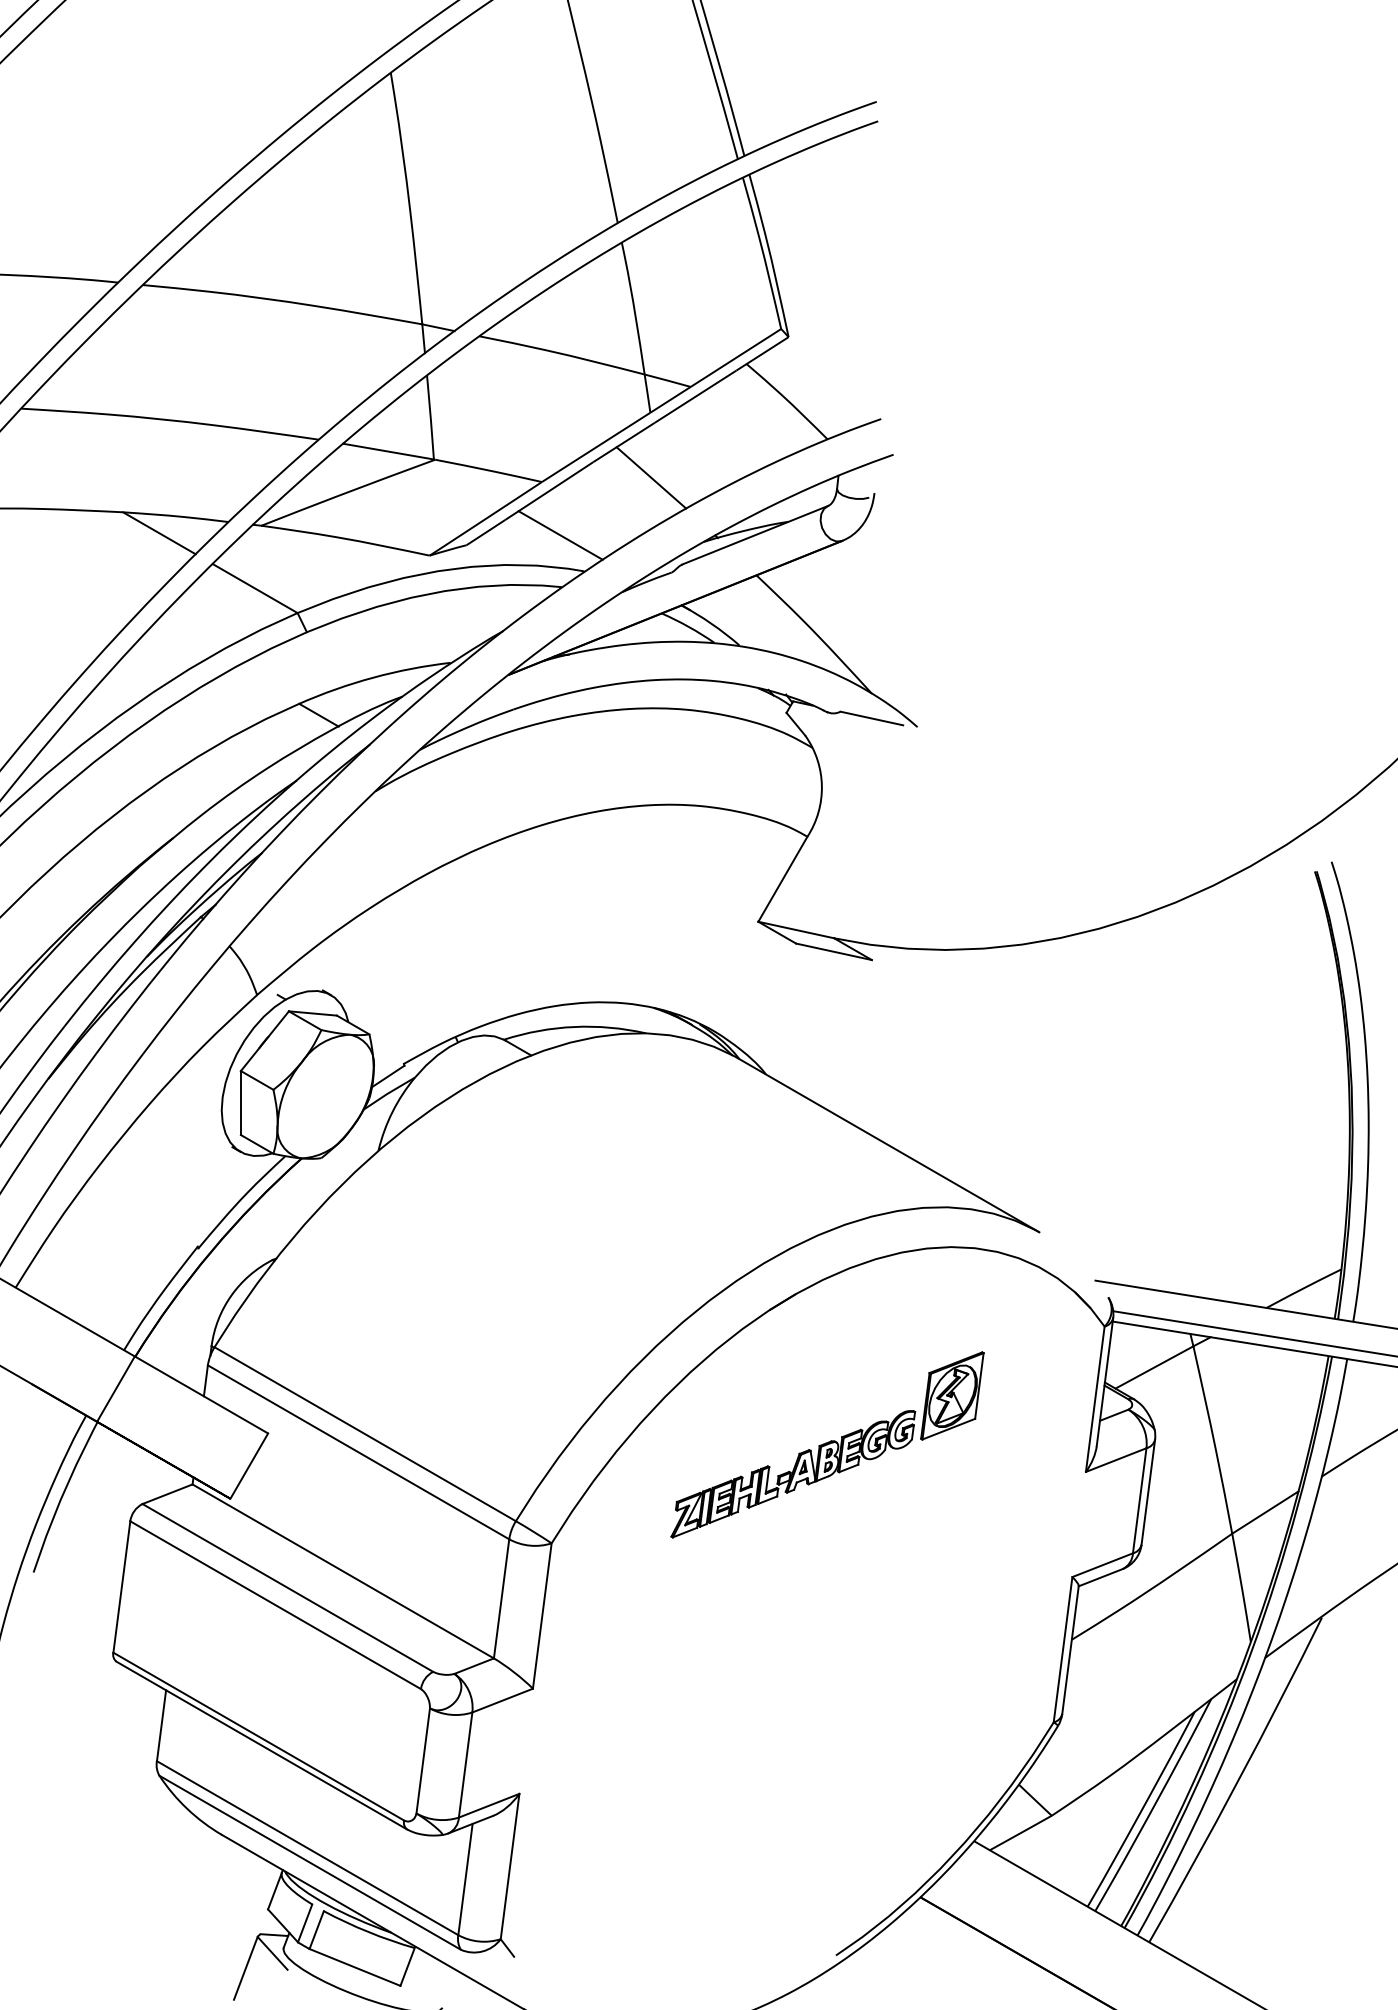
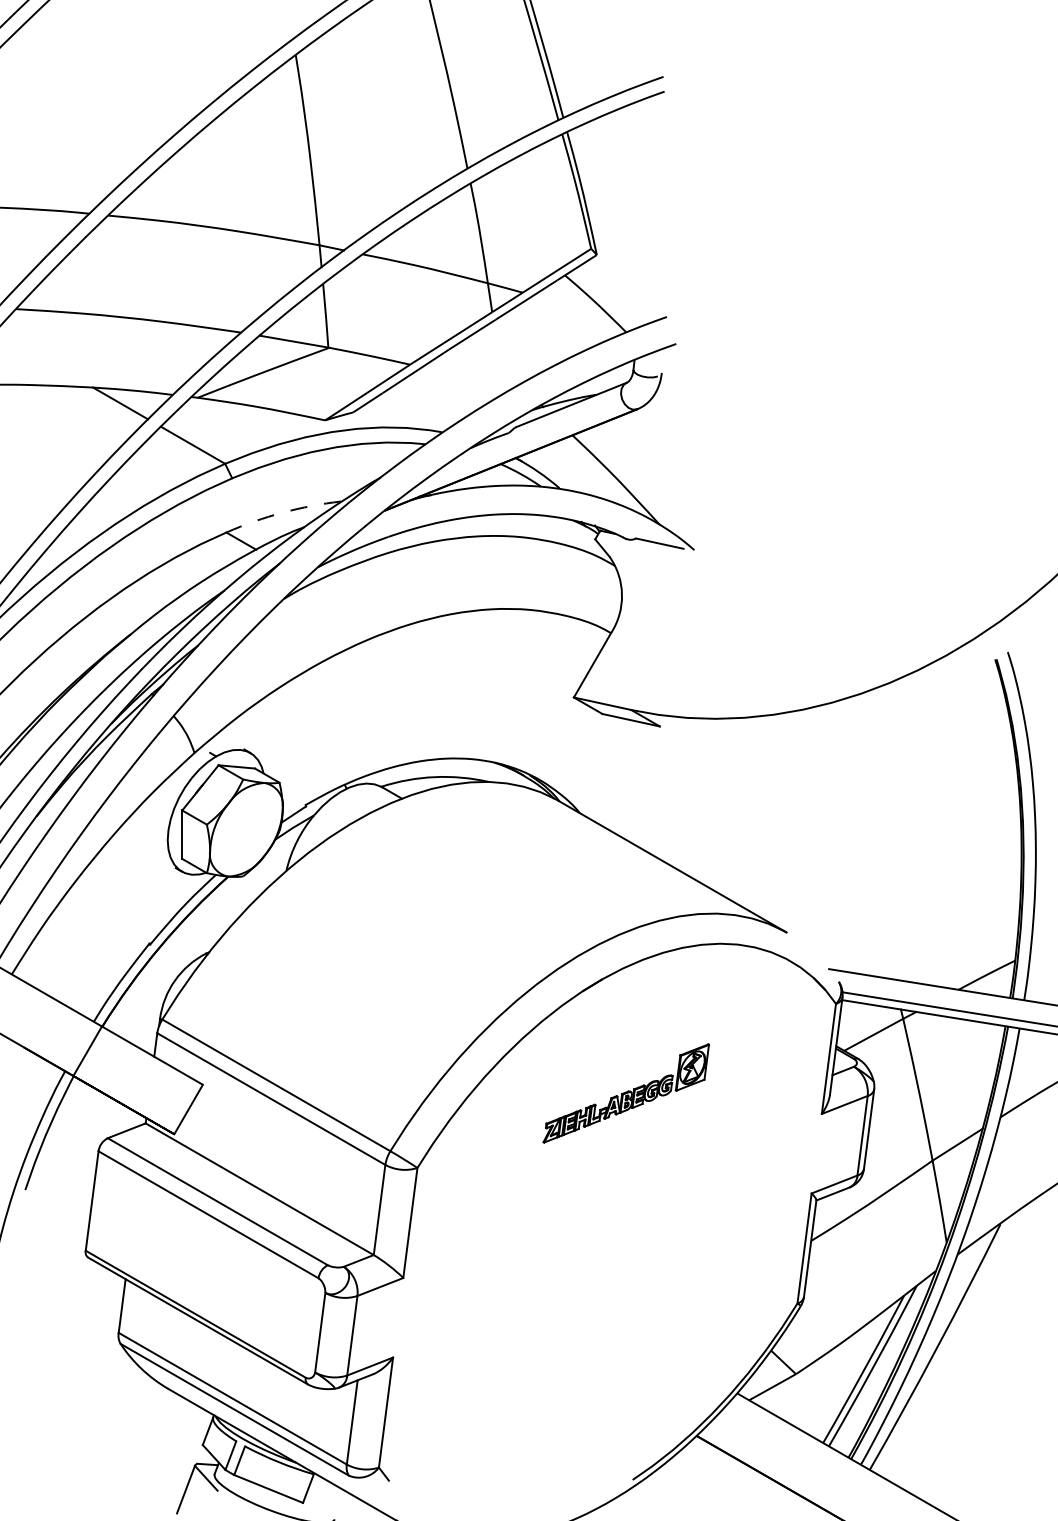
line: (651, 477) -> (493, 361), removed
line: (560, 535) -> (424, 405), removed
arc: (373, 677) -> (282, 512), solid -> dashed
part: (827, 1444) -> (626, 1093), size x0.7

